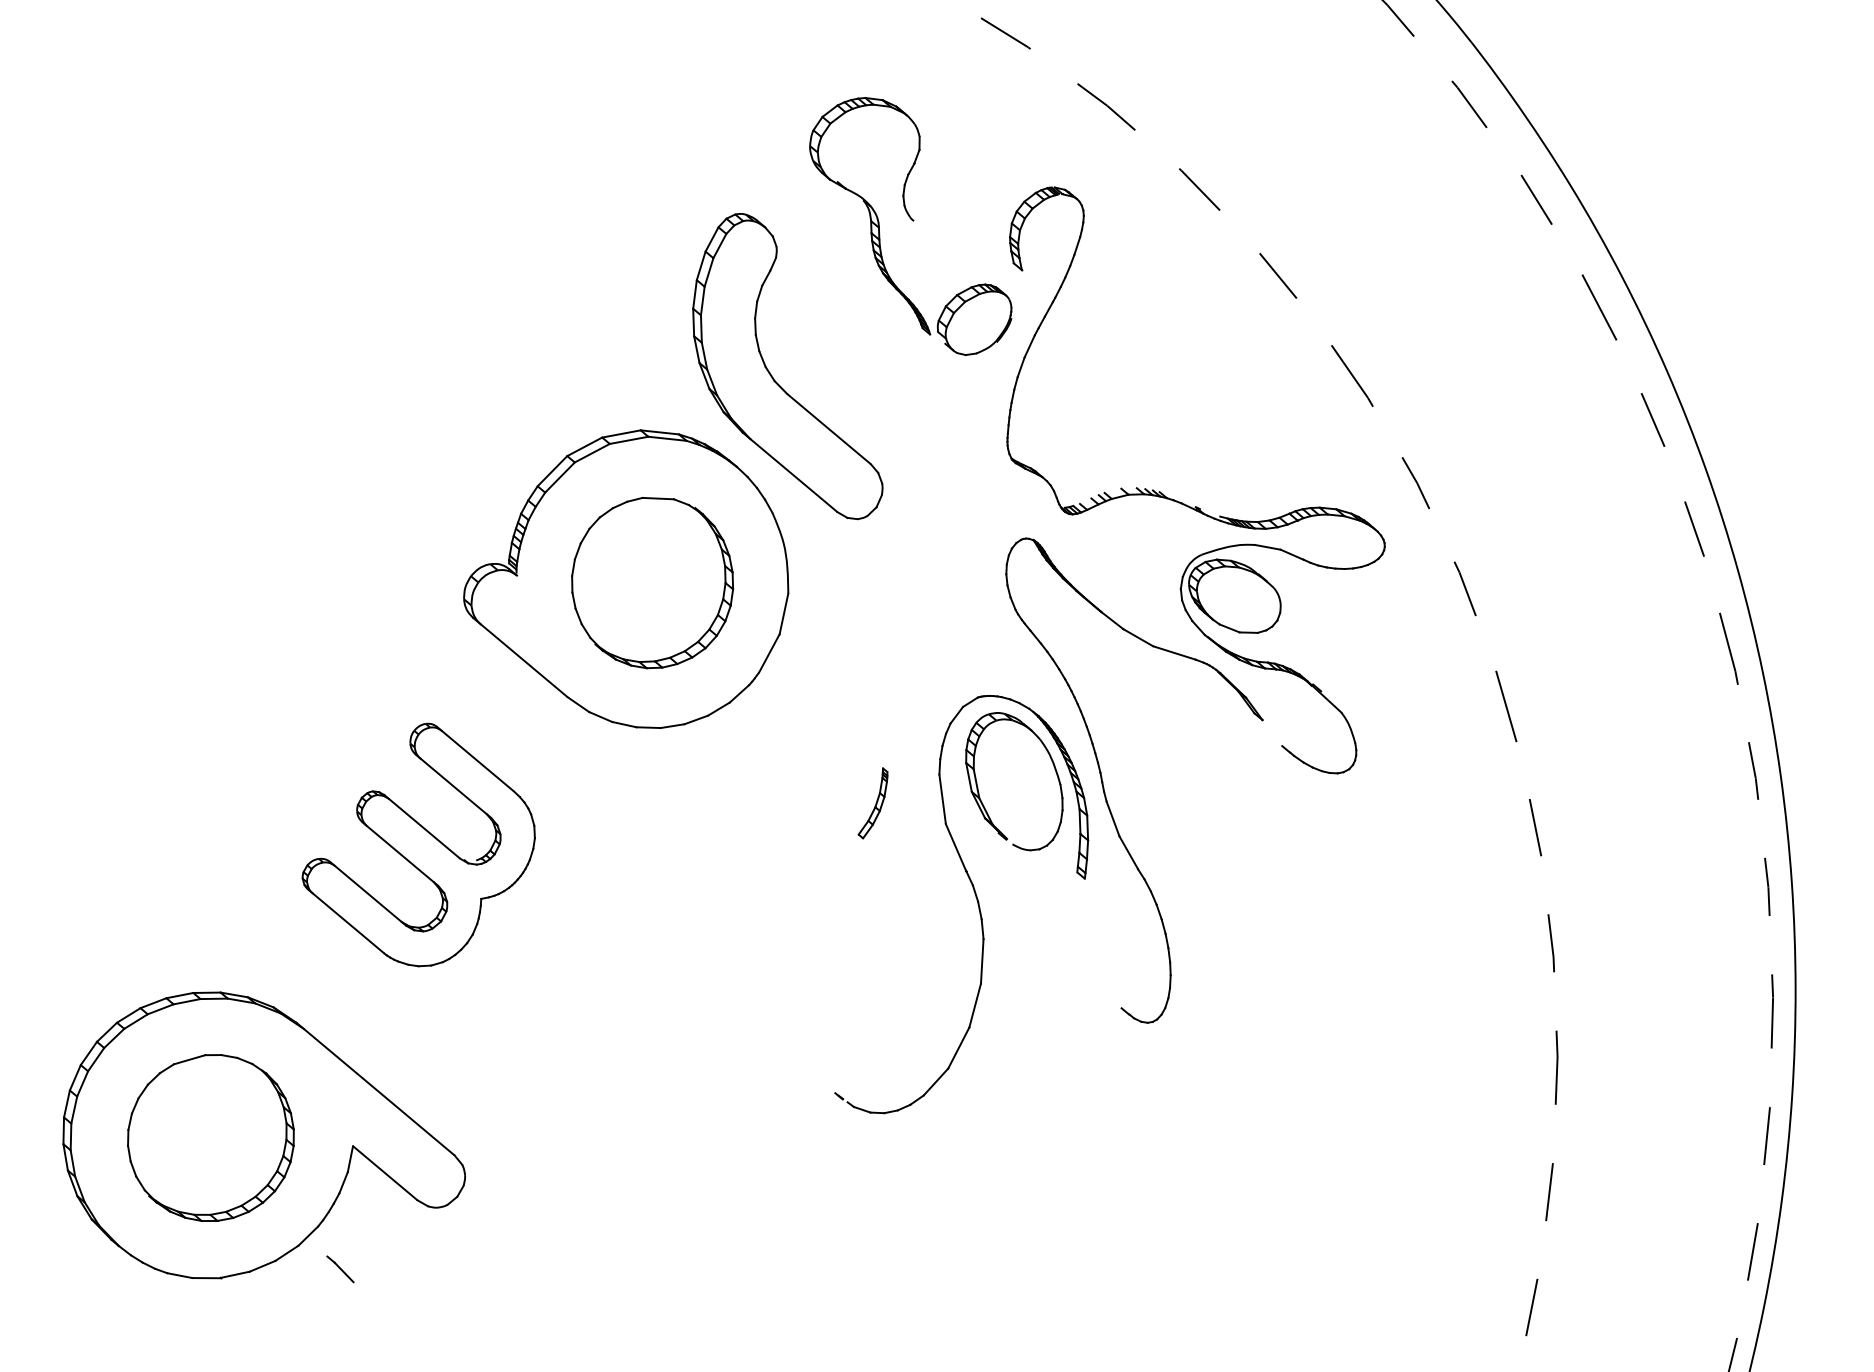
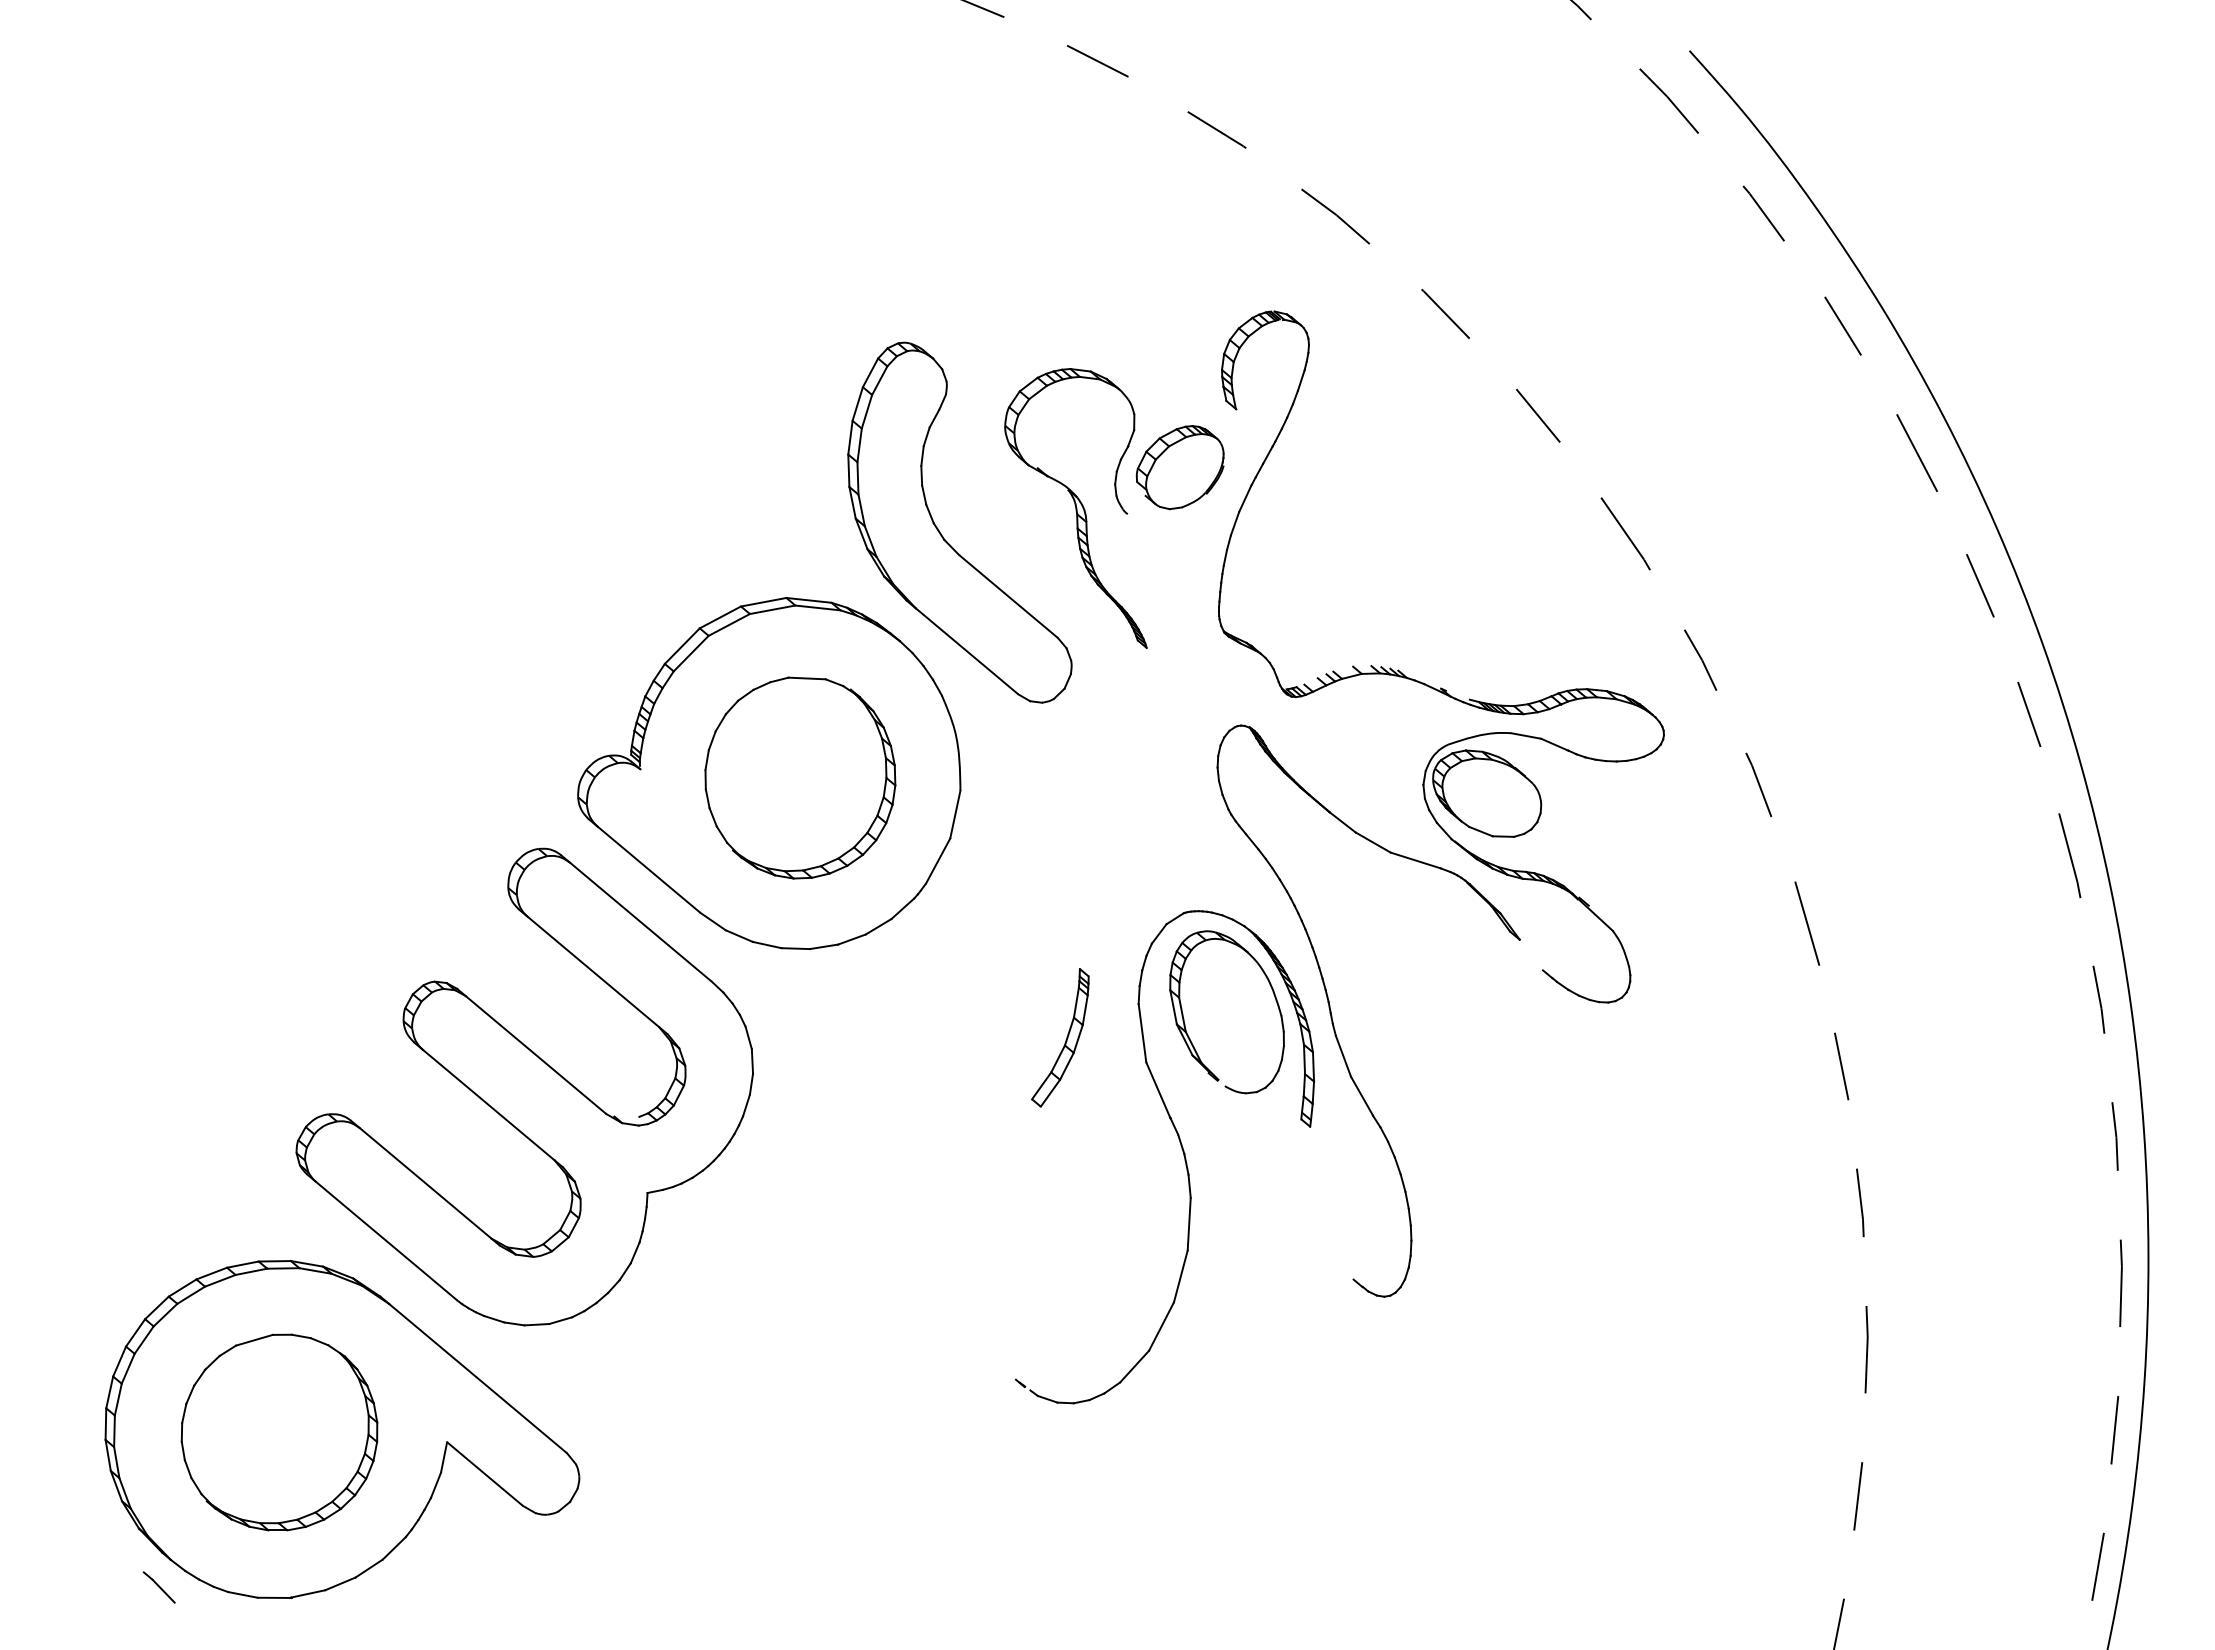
part: (869, 216) -> (1075, 508), moved
part: (873, 803) -> (1060, 1037), size x1.67
part: (418, 844) -> (524, 1086), size x1.67
line: (339, 1269) -> (158, 1587), moved

